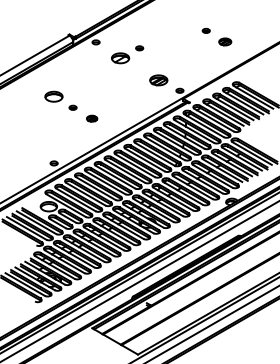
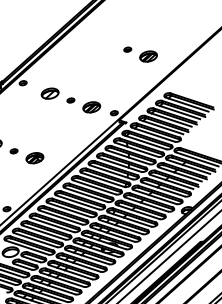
part: (224, 41) -> (147, 56), size x1.43
part: (139, 48) -> (70, 100), moved
part: (91, 118) -> (34, 157), size x1.67

